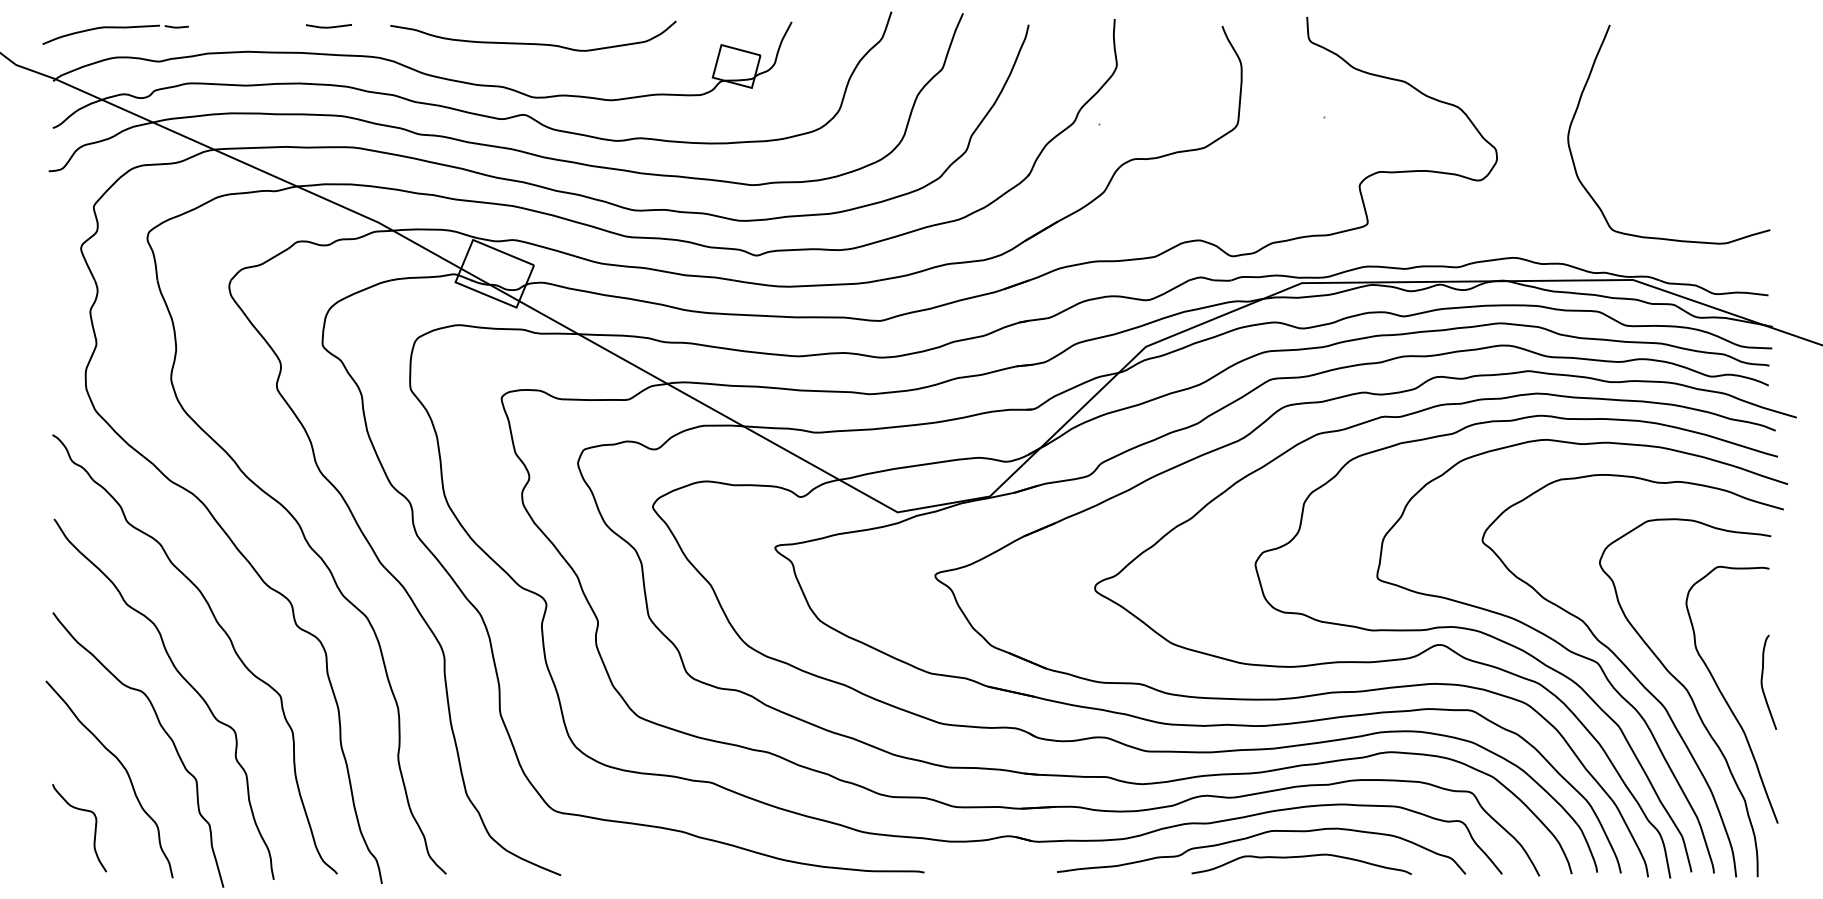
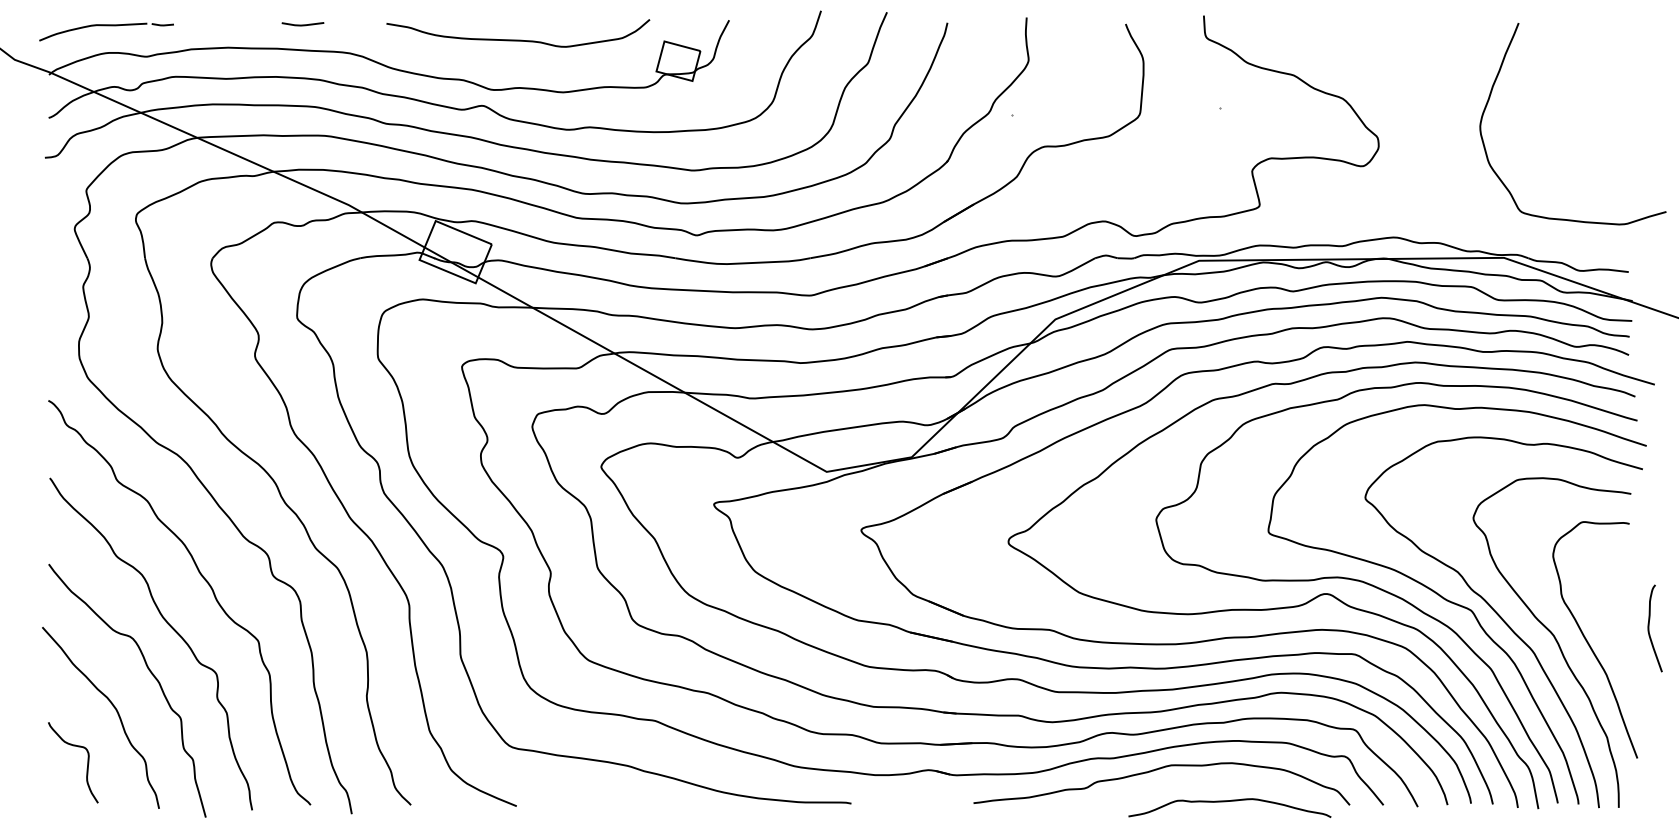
curve: (533, 42) -> (518, 39), moved
curve: (1579, 105) -> (1490, 97), moved
curve: (1762, 682) -> (1649, 628), moved
curve: (1298, 858) -> (1226, 802), moved

